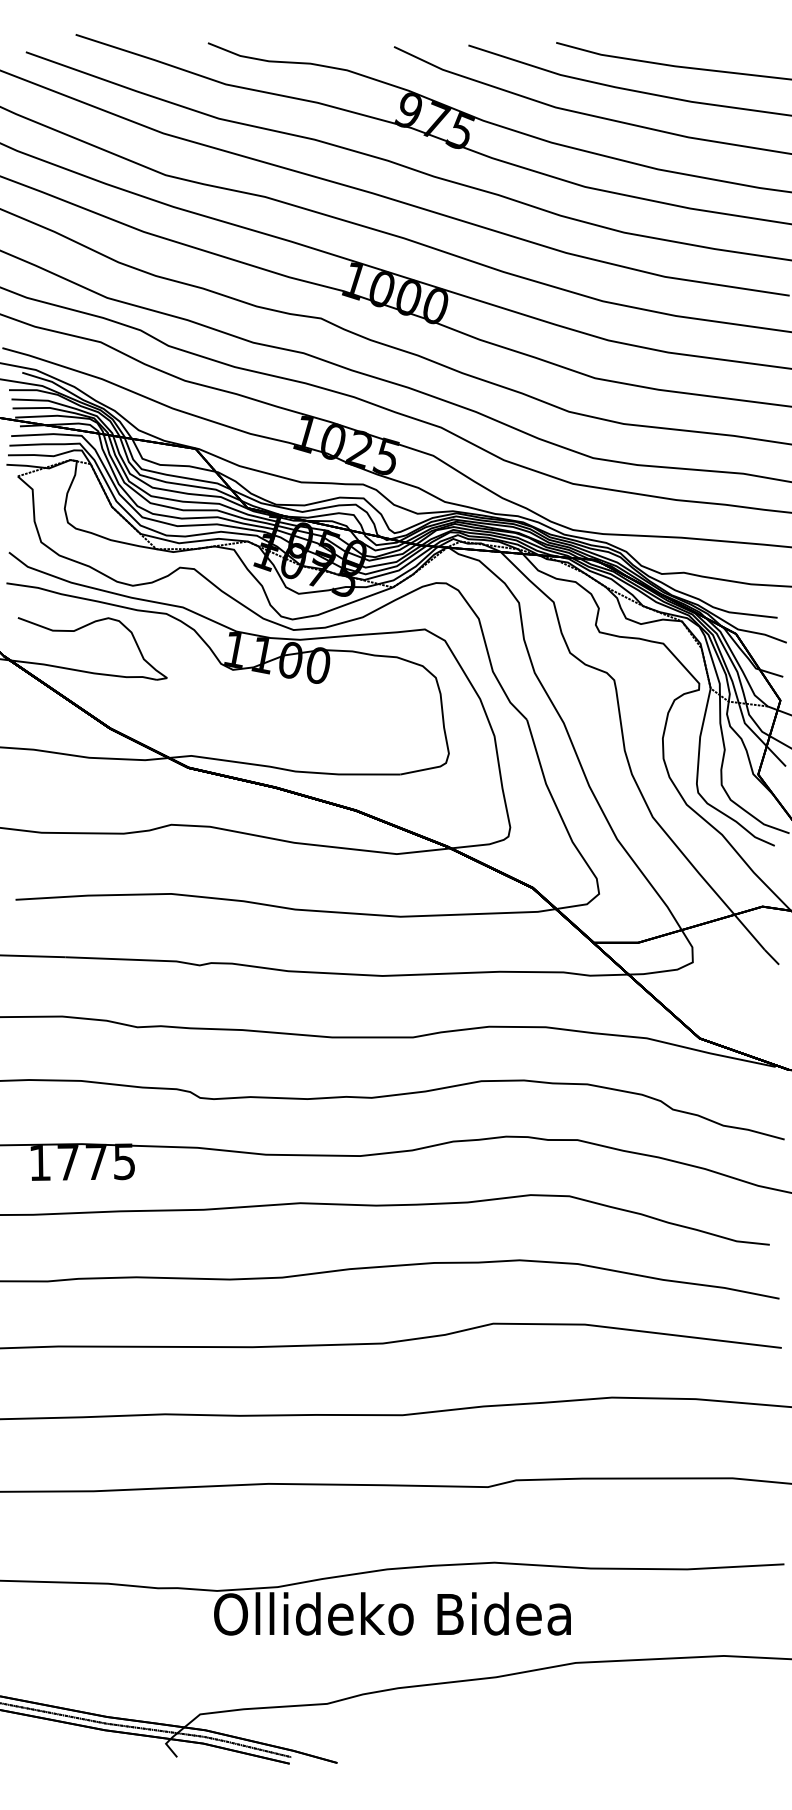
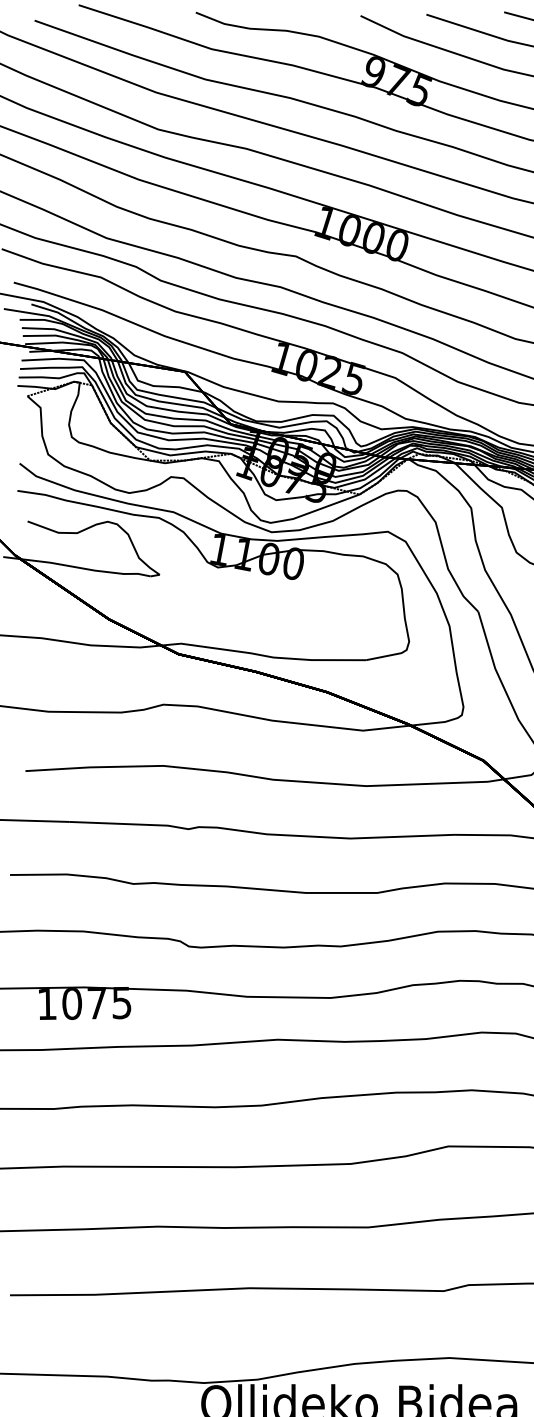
text: (68, 1162) -> (72, 1003), 1775 -> 1075

